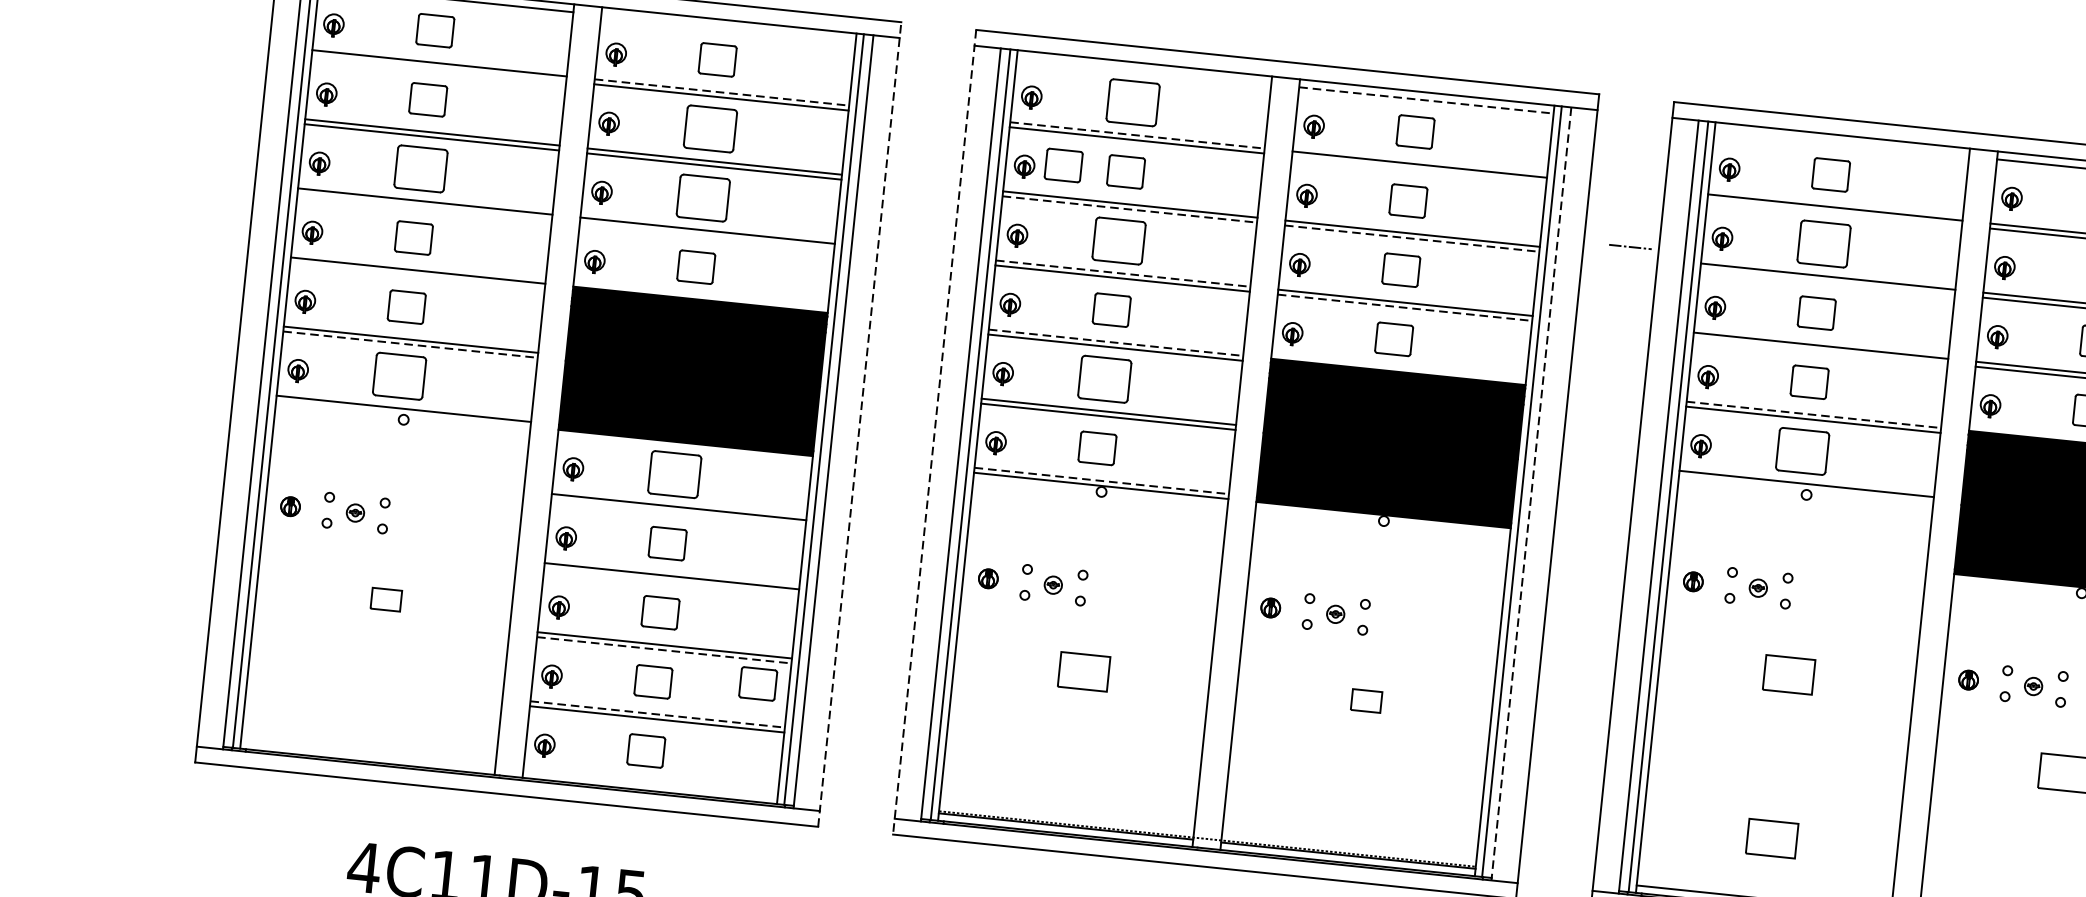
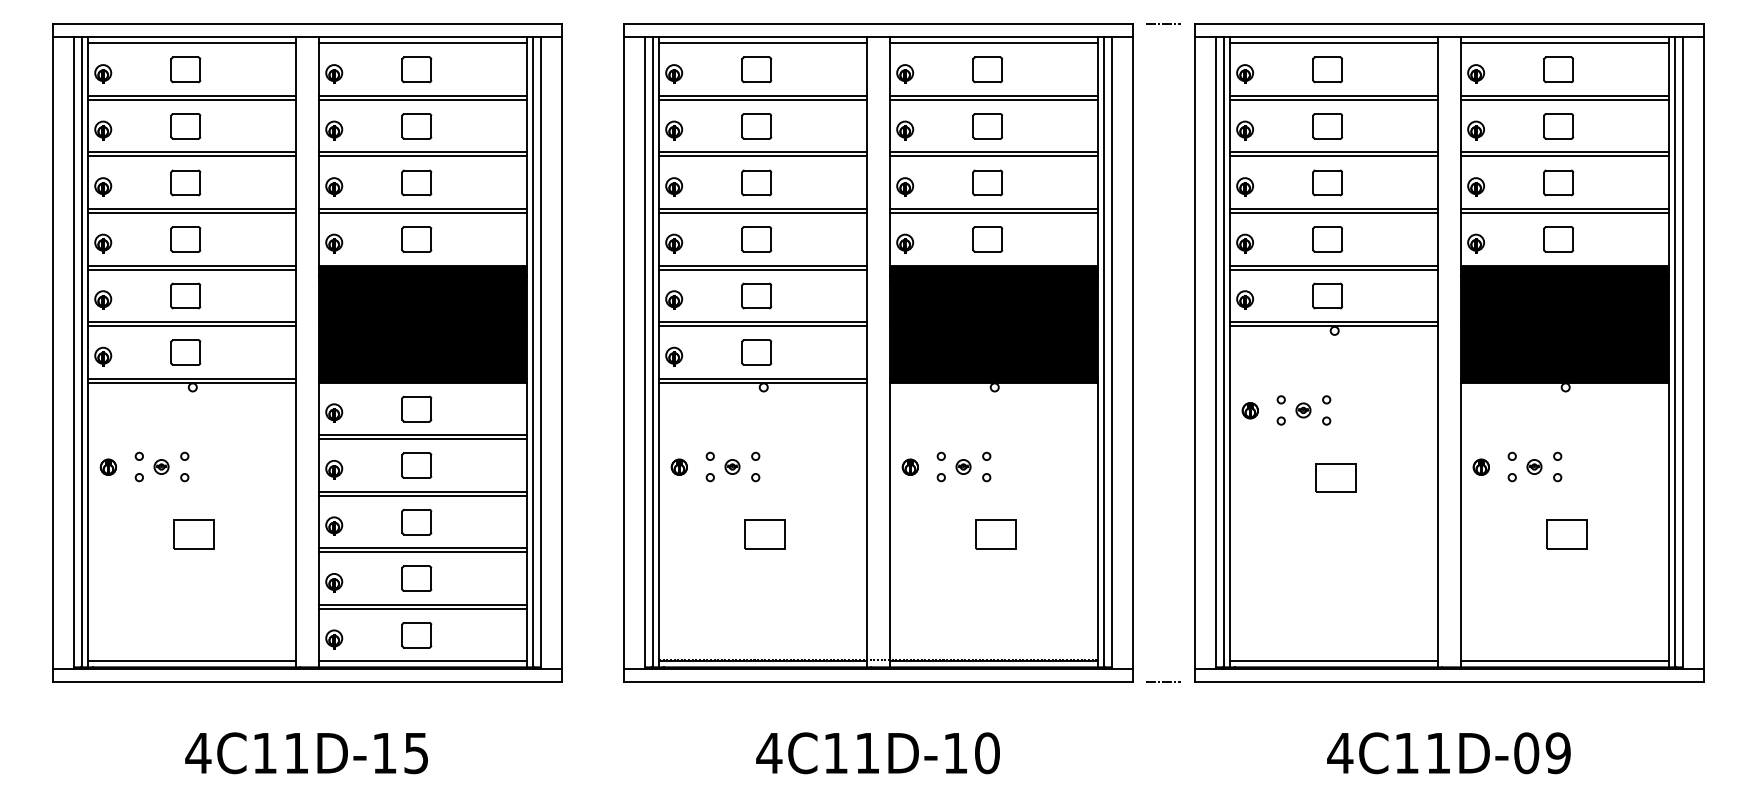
line: (727, 28) -> (422, 43), added
line: (438, 67) -> (191, 99), added
line: (1143, 71) -> (762, 43), added
line: (722, 92) -> (423, 95), dashed -> solid
line: (1427, 100) -> (994, 43), dashed -> solid
part: (1132, 102) -> (756, 69), size x0.71
part: (710, 129) -> (416, 126), size x0.71
line: (1138, 135) -> (763, 95), dashed -> solid
line: (1841, 143) -> (1333, 43), added
part: (1063, 165) -> (705, 126), removed
part: (420, 168) -> (185, 182), size x0.71
line: (1418, 168) -> (993, 99), added
part: (703, 197) -> (416, 182), size x0.71
line: (424, 206) -> (191, 213), added
line: (1130, 209) -> (763, 156), dashed -> solid
line: (1834, 211) -> (1333, 99), added
line: (706, 236) -> (422, 213), added
line: (1412, 238) -> (994, 156), dashed -> solid
part: (1118, 240) -> (756, 182), size x0.71
part: (1823, 244) -> (1327, 126), size x0.71
line: (1630, 246) -> (1163, 23), moved
line: (1123, 273) -> (763, 208), dashed -> solid
line: (416, 275) -> (191, 269), added
line: (1827, 281) -> (1333, 156), added
line: (1405, 308) -> (994, 213), dashed -> solid
line: (1116, 342) -> (763, 265), dashed -> solid
line: (411, 345) -> (192, 326), dashed -> solid
line: (1819, 351) -> (1333, 213), added
part: (399, 376) -> (185, 352), size x0.71
part: (1104, 378) -> (756, 295), size x0.71
line: (402, 413) -> (191, 382), added
line: (1814, 414) -> (1334, 265), dashed -> solid
line: (859, 423) -> (562, 352), dashed -> solid
line: (934, 432) -> (623, 353), dashed -> solid
part: (1802, 450) -> (1327, 295), size x0.71
part: (674, 473) -> (416, 408), size x0.71
line: (1102, 480) -> (763, 378), dashed -> solid
line: (1805, 489) -> (1333, 326), added
line: (1530, 494) -> (1111, 353), dashed -> solid
line: (677, 512) -> (422, 439), added
line: (670, 580) -> (422, 495), added
part: (385, 599) -> (193, 534), size x1.67
line: (664, 650) -> (423, 552), dashed -> solid
part: (757, 683) -> (501, 571), removed
part: (1366, 700) -> (995, 534), size x1.67
line: (658, 714) -> (423, 604), dashed -> solid
line: (367, 754) -> (191, 661), added
line: (649, 783) -> (422, 661), added
part: (1772, 837) -> (1335, 611), removed

